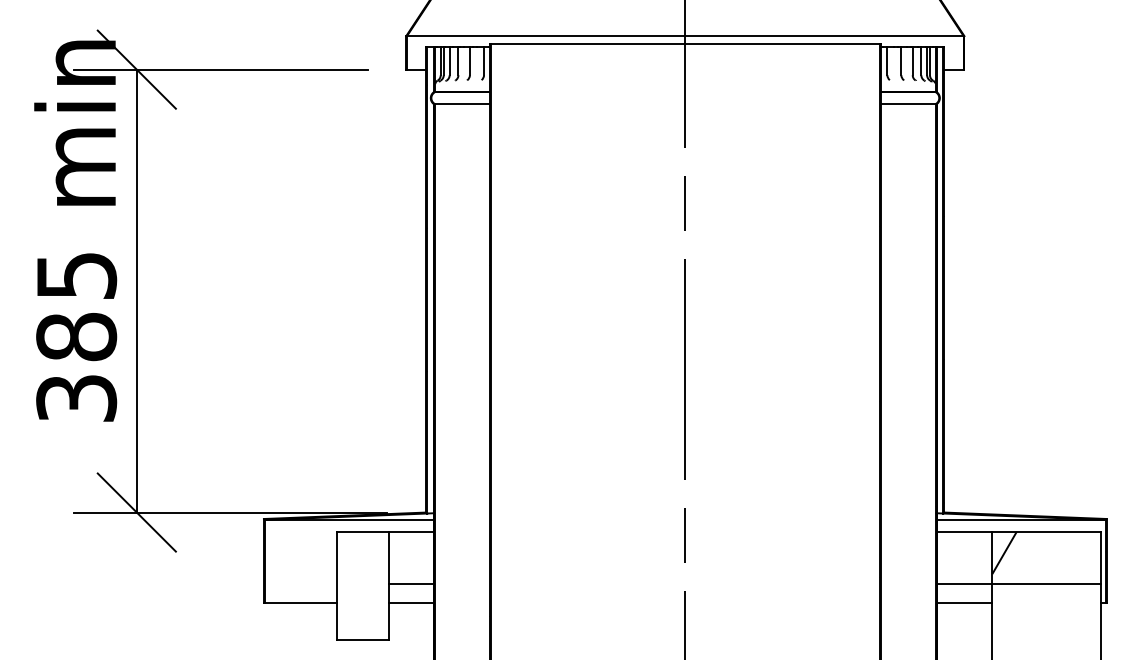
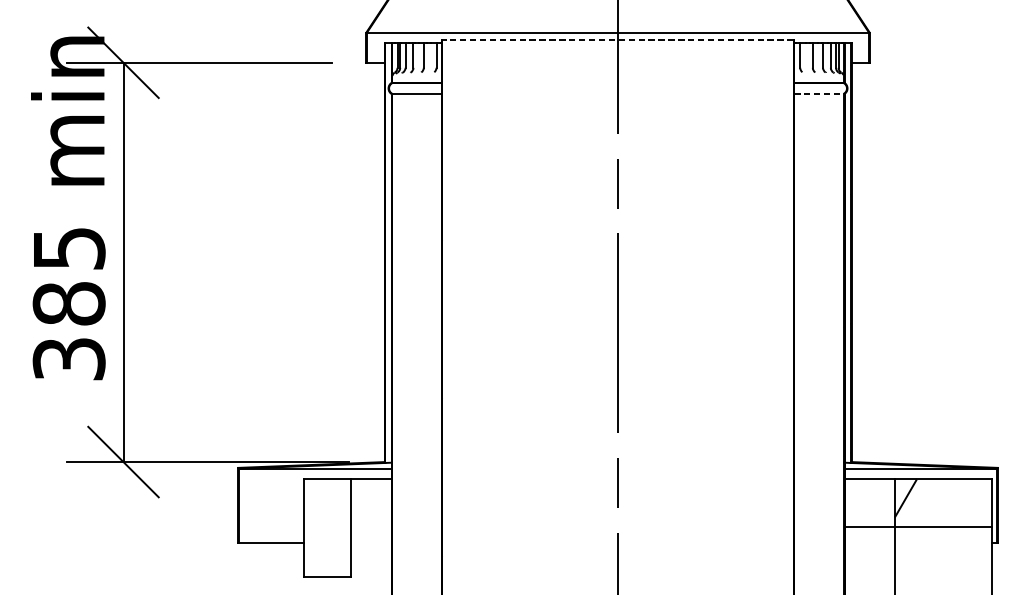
line: (685, 43) -> (618, 39), solid -> dashed
line: (908, 103) -> (819, 93), solid -> dashed
line: (411, 584) -> (371, 526), removed
line: (411, 602) -> (371, 543), removed
line: (964, 602) -> (869, 543), removed

